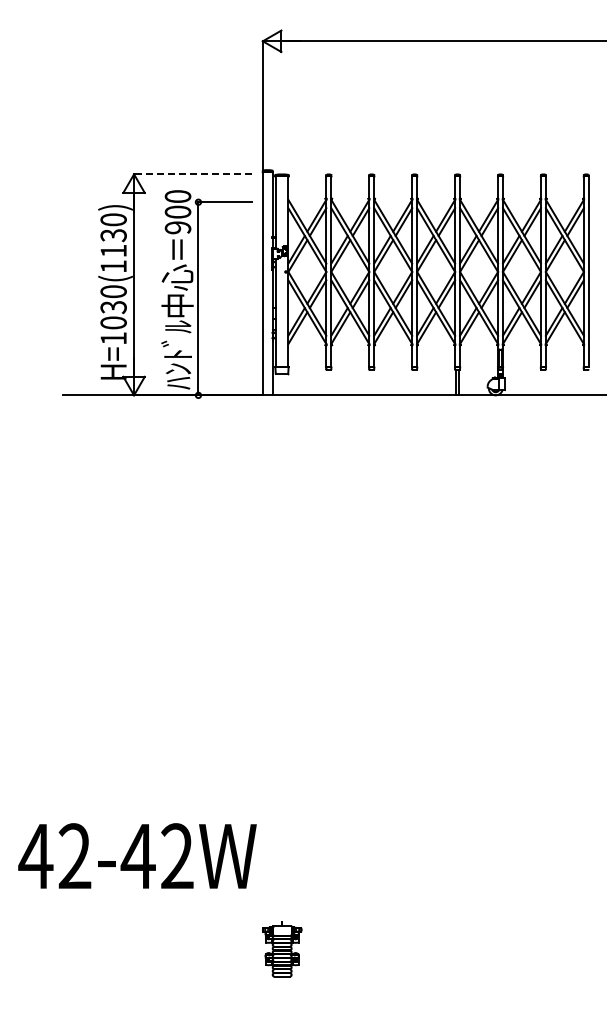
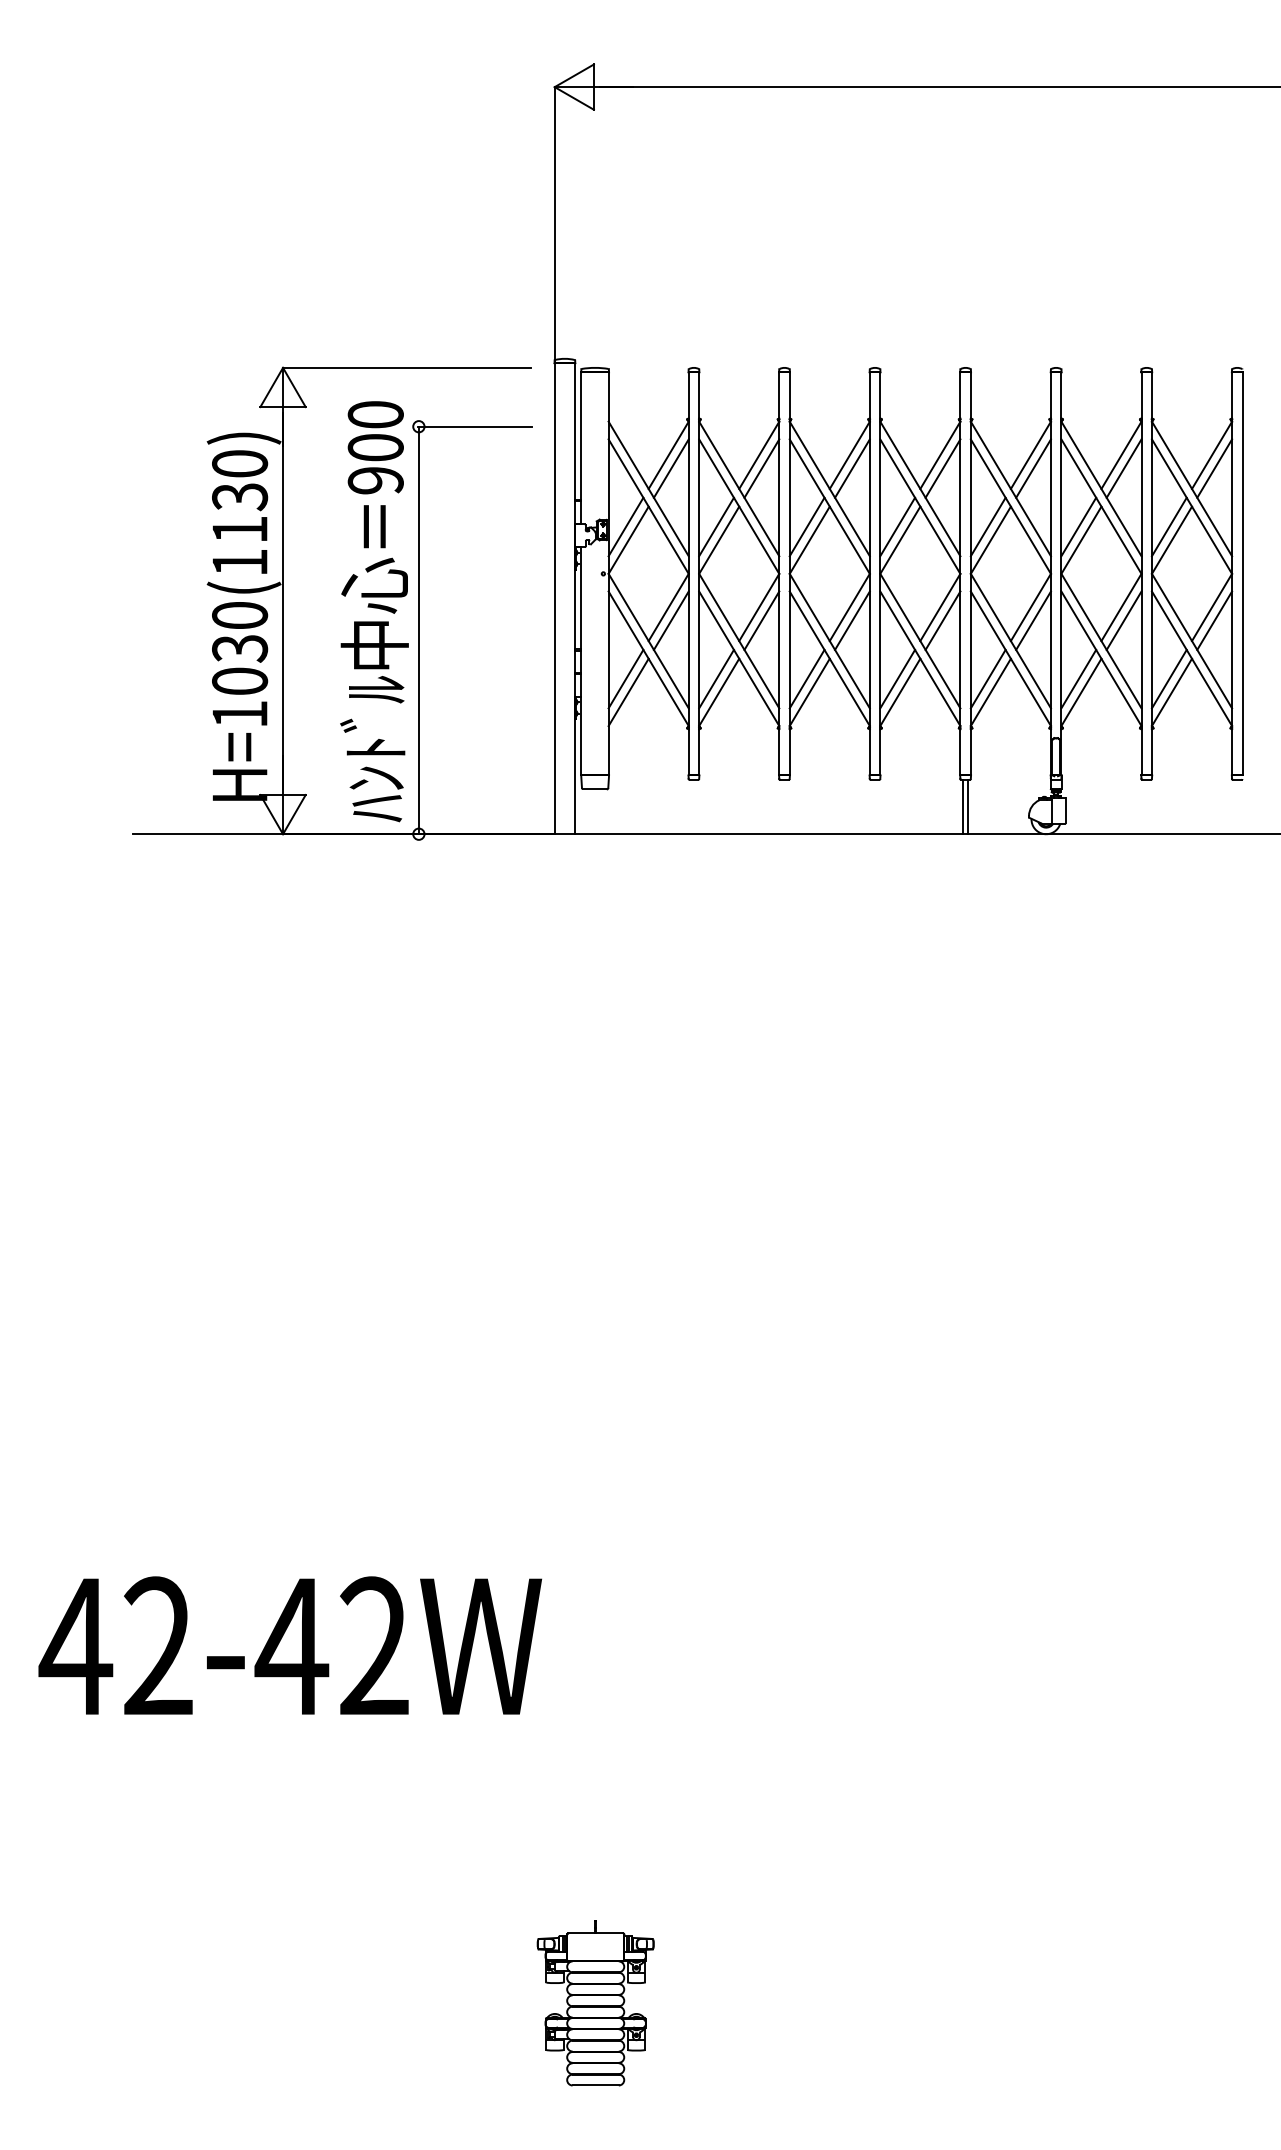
line: (192, 174) -> (406, 368), dashed -> solid
text: (137, 855) -> (290, 1644), moved
part: (281, 949) -> (594, 2003), size x1.43

